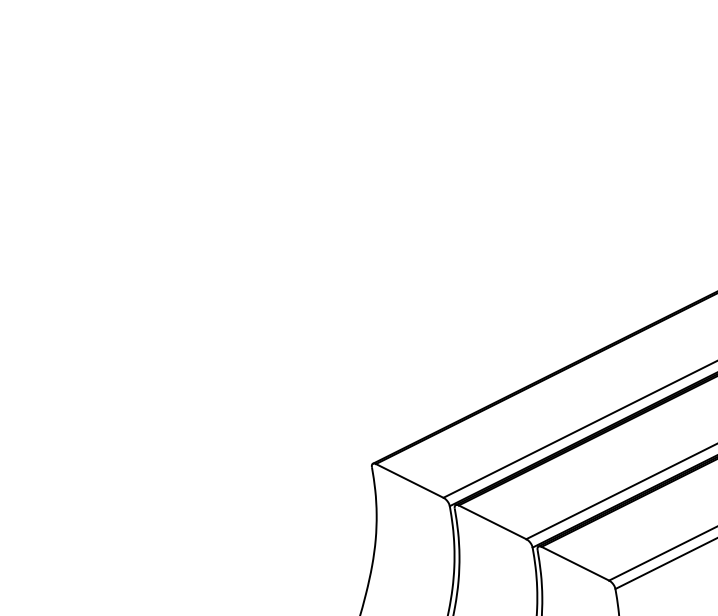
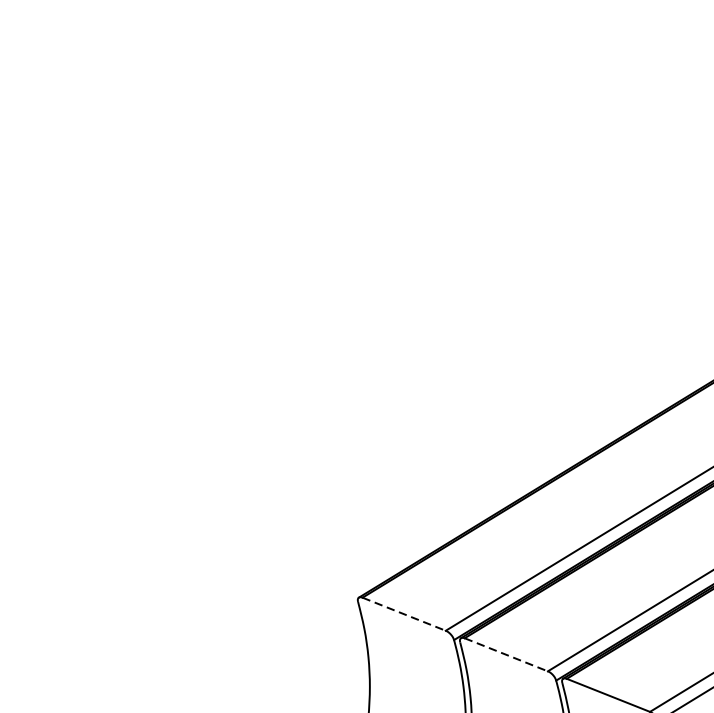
line: (409, 480) -> (403, 613), solid -> dashed
line: (492, 522) -> (506, 655), solid -> dashed

